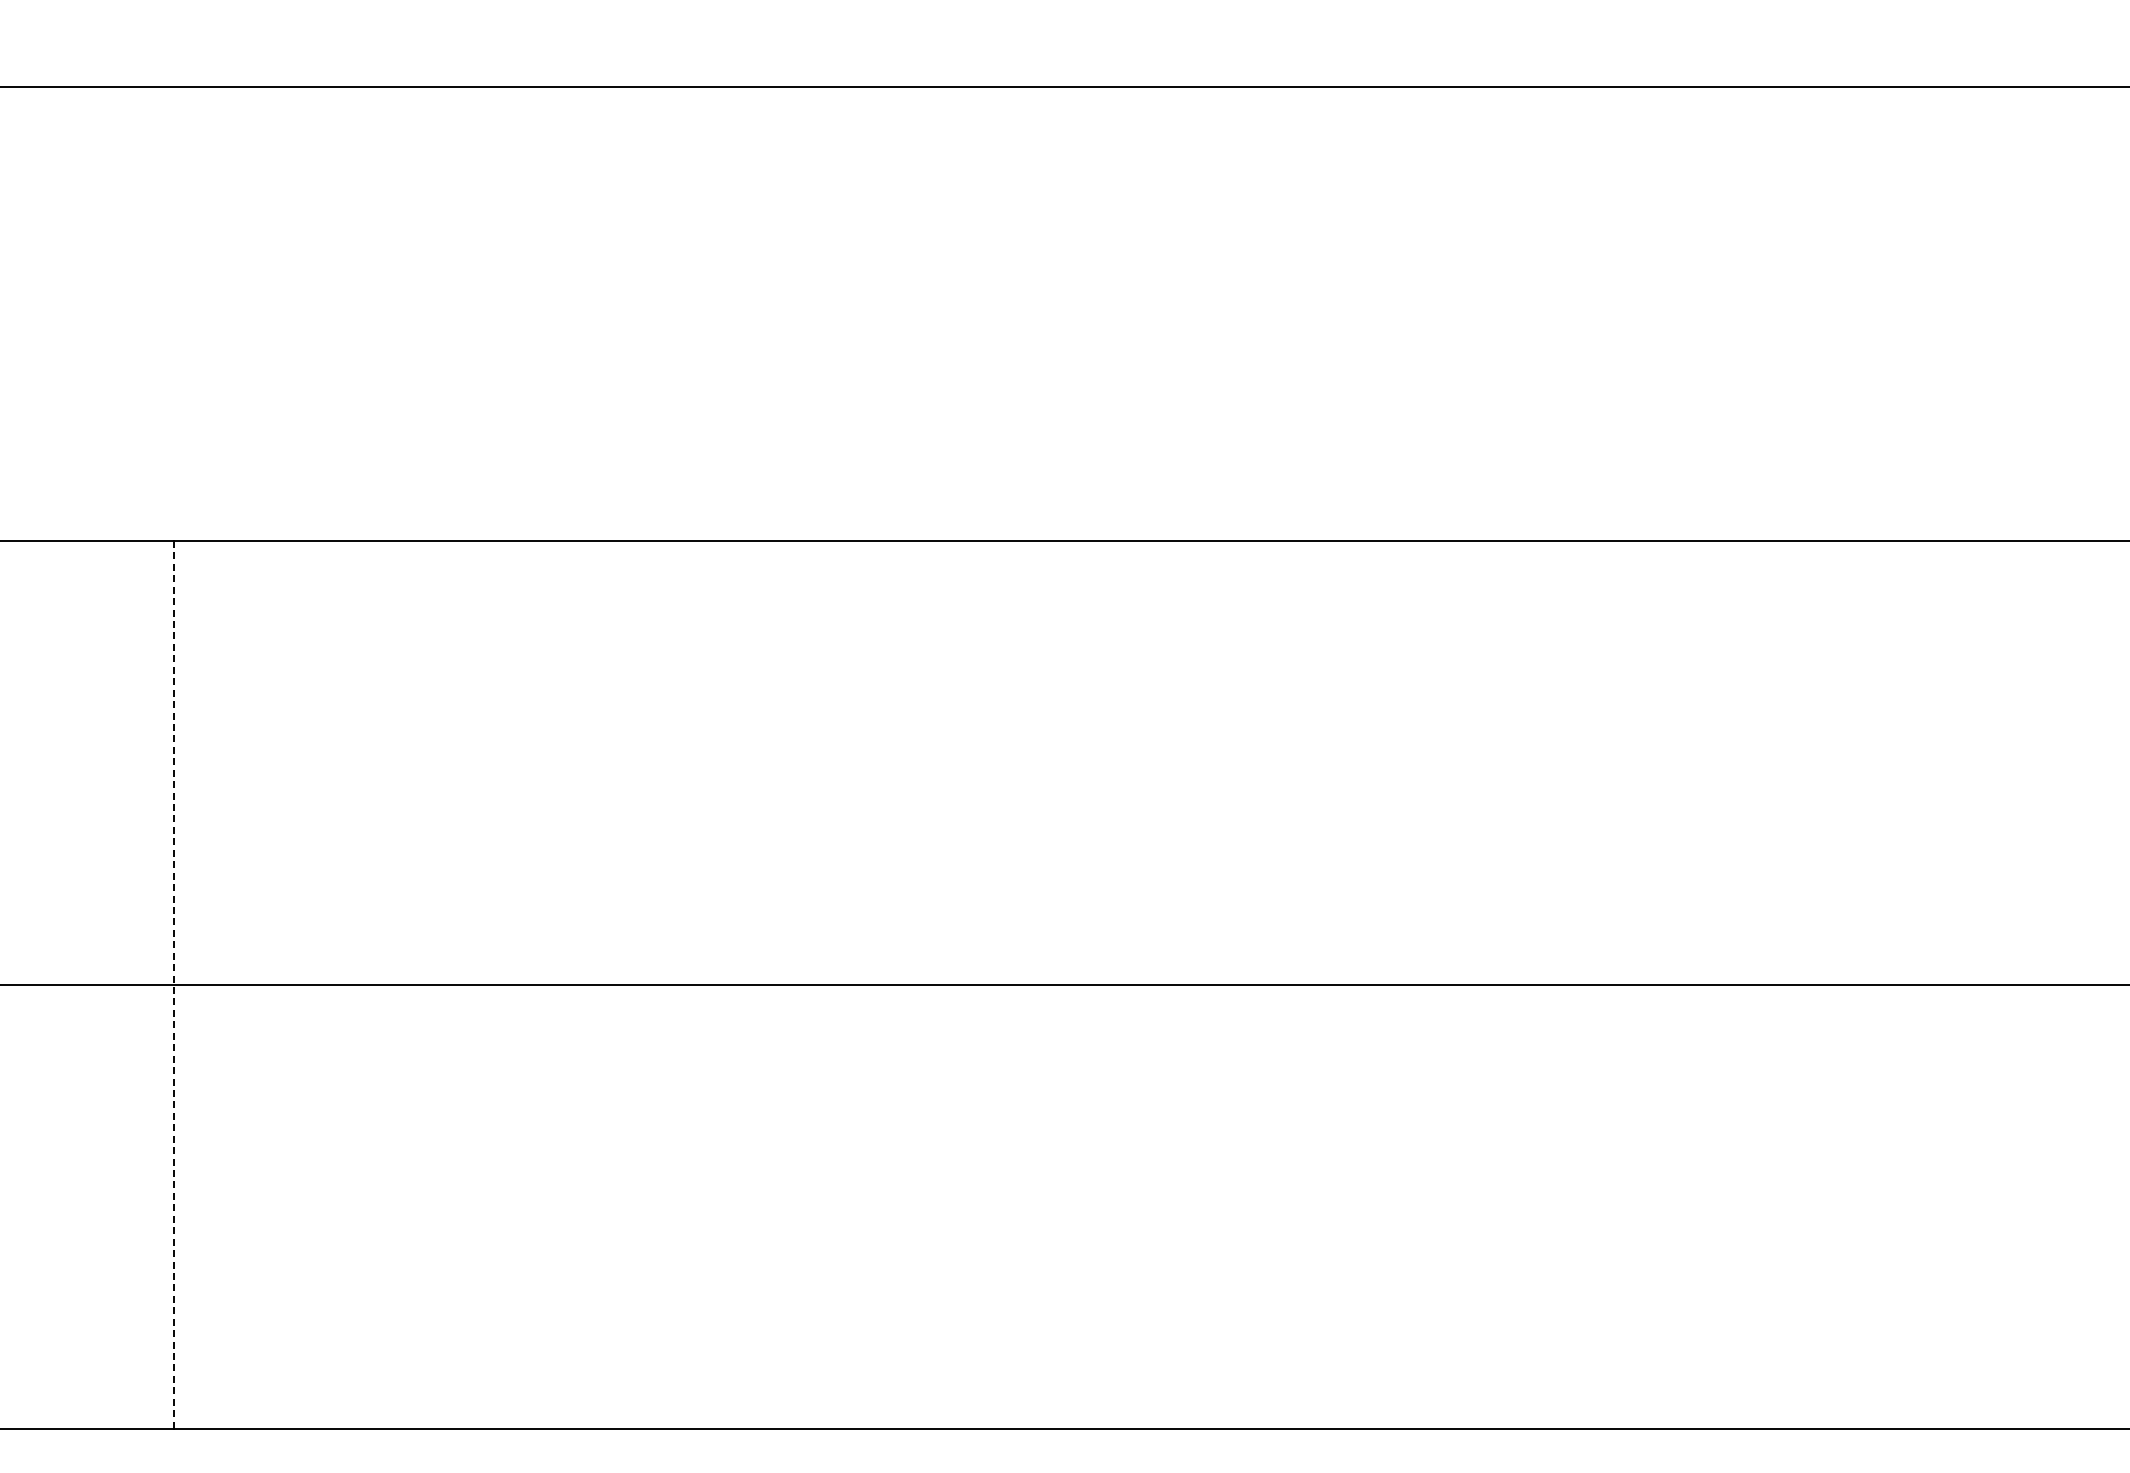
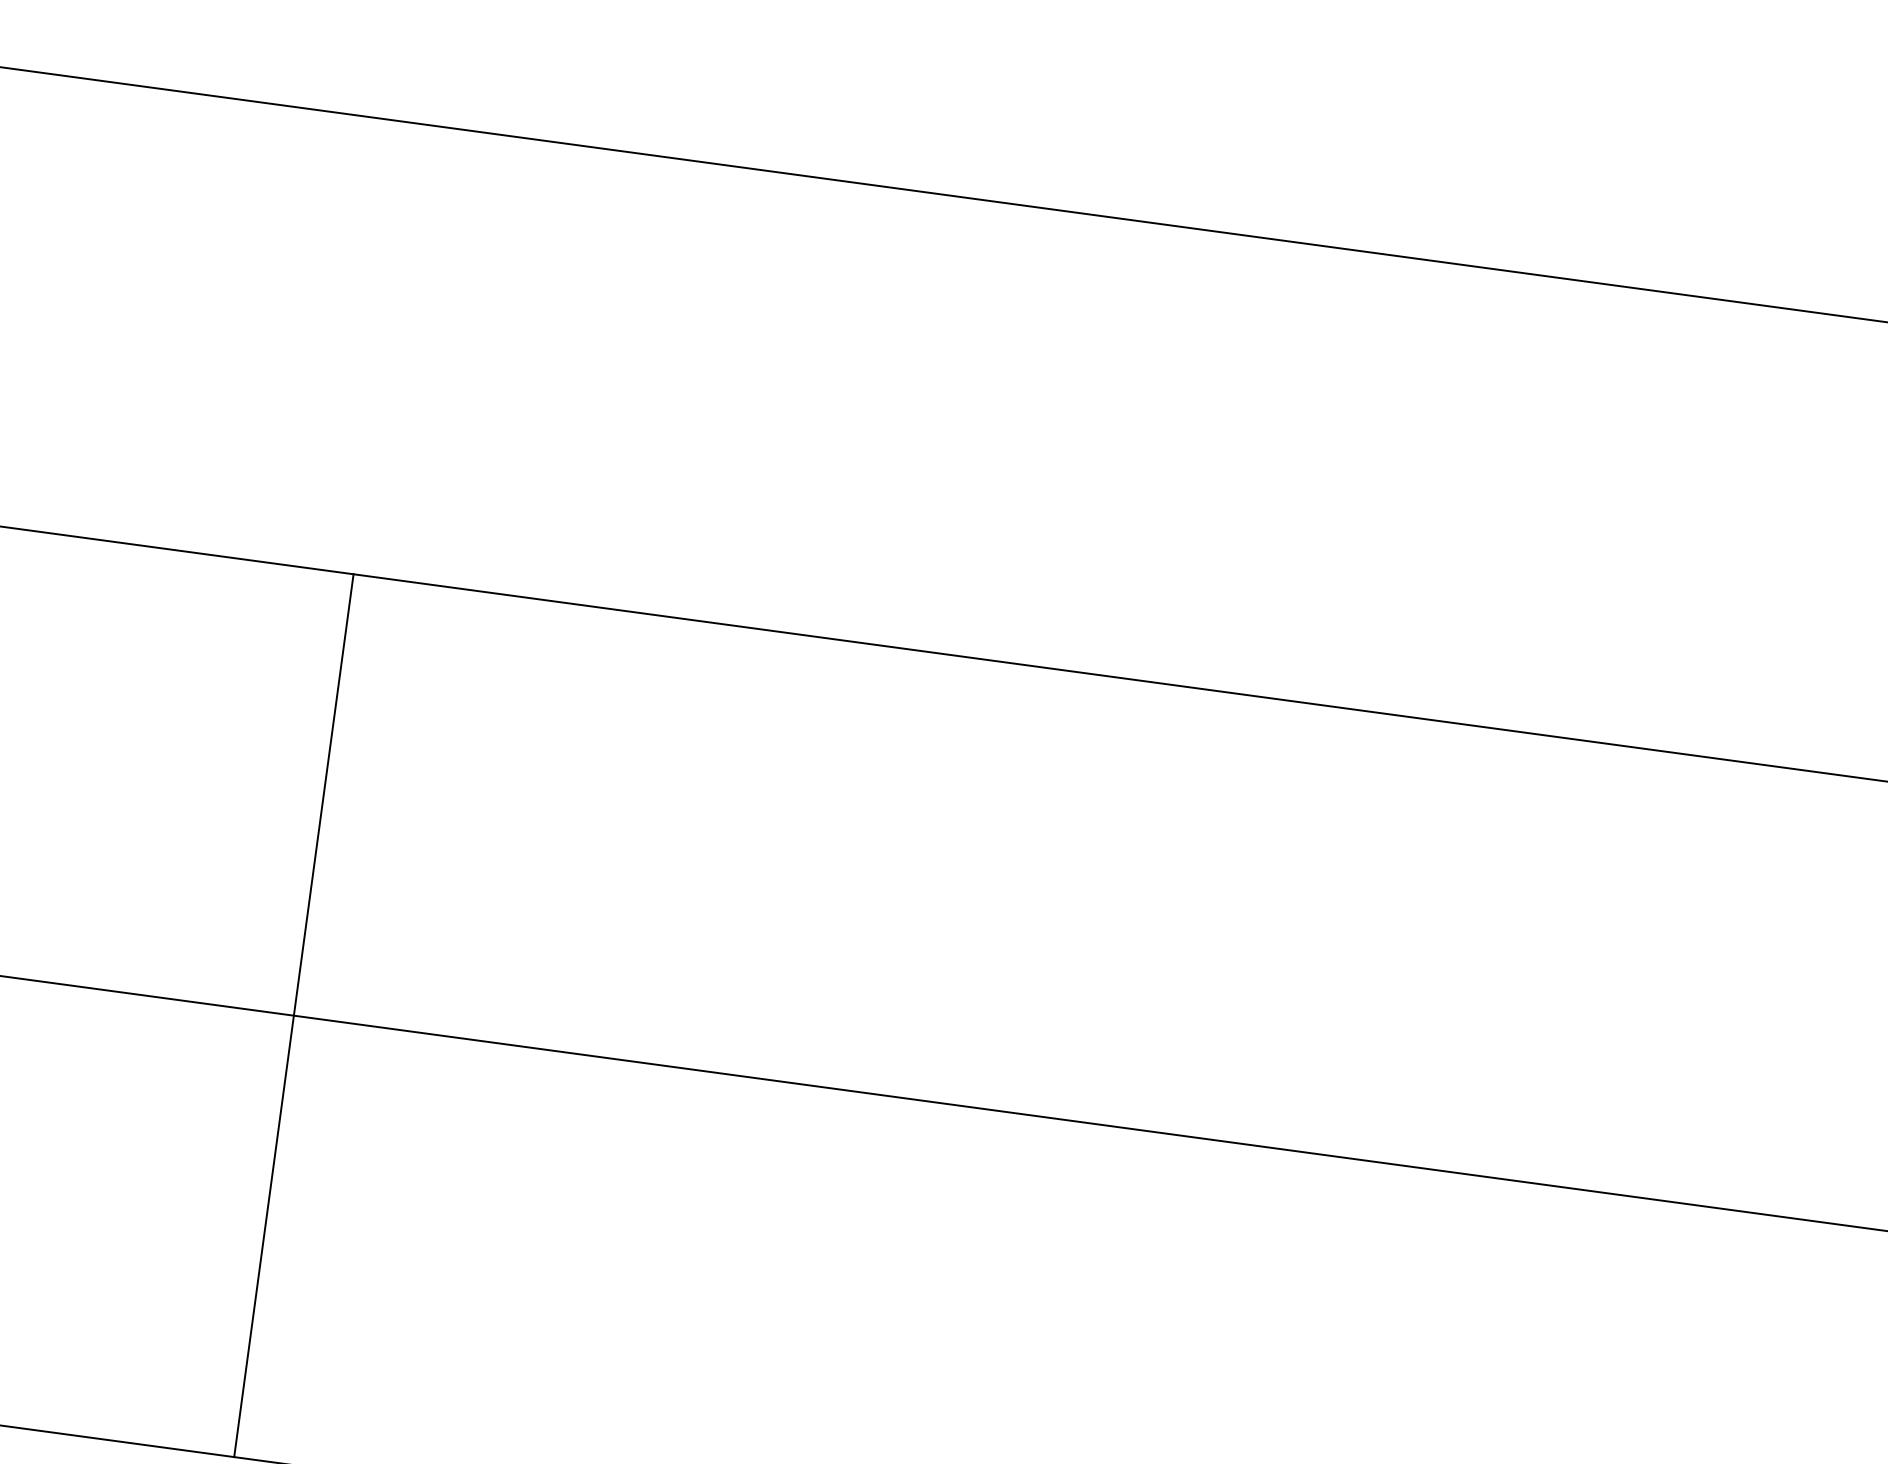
line: (174, 984) -> (294, 1015), dashed -> solid

